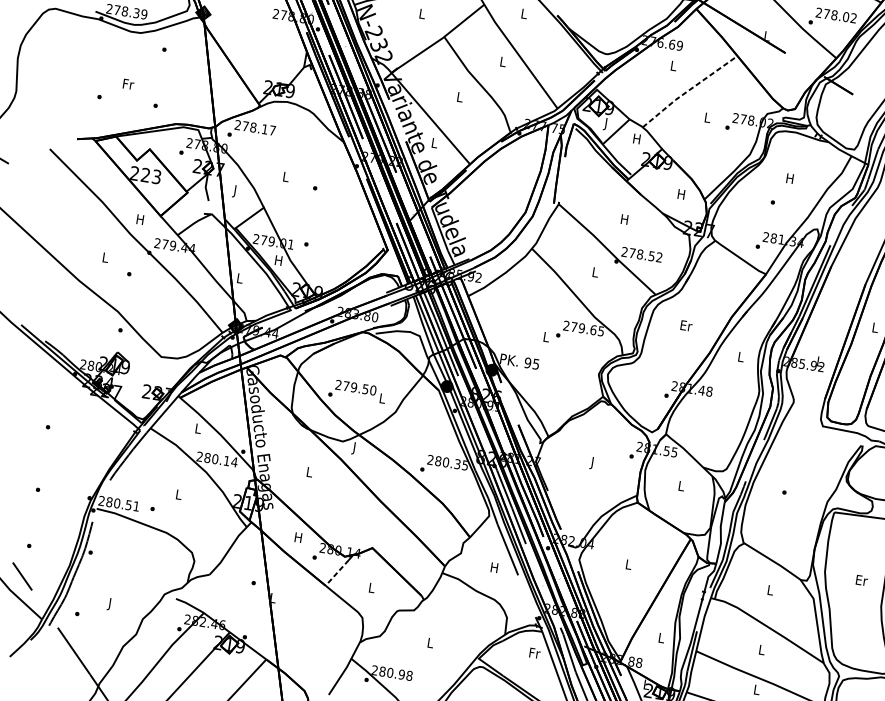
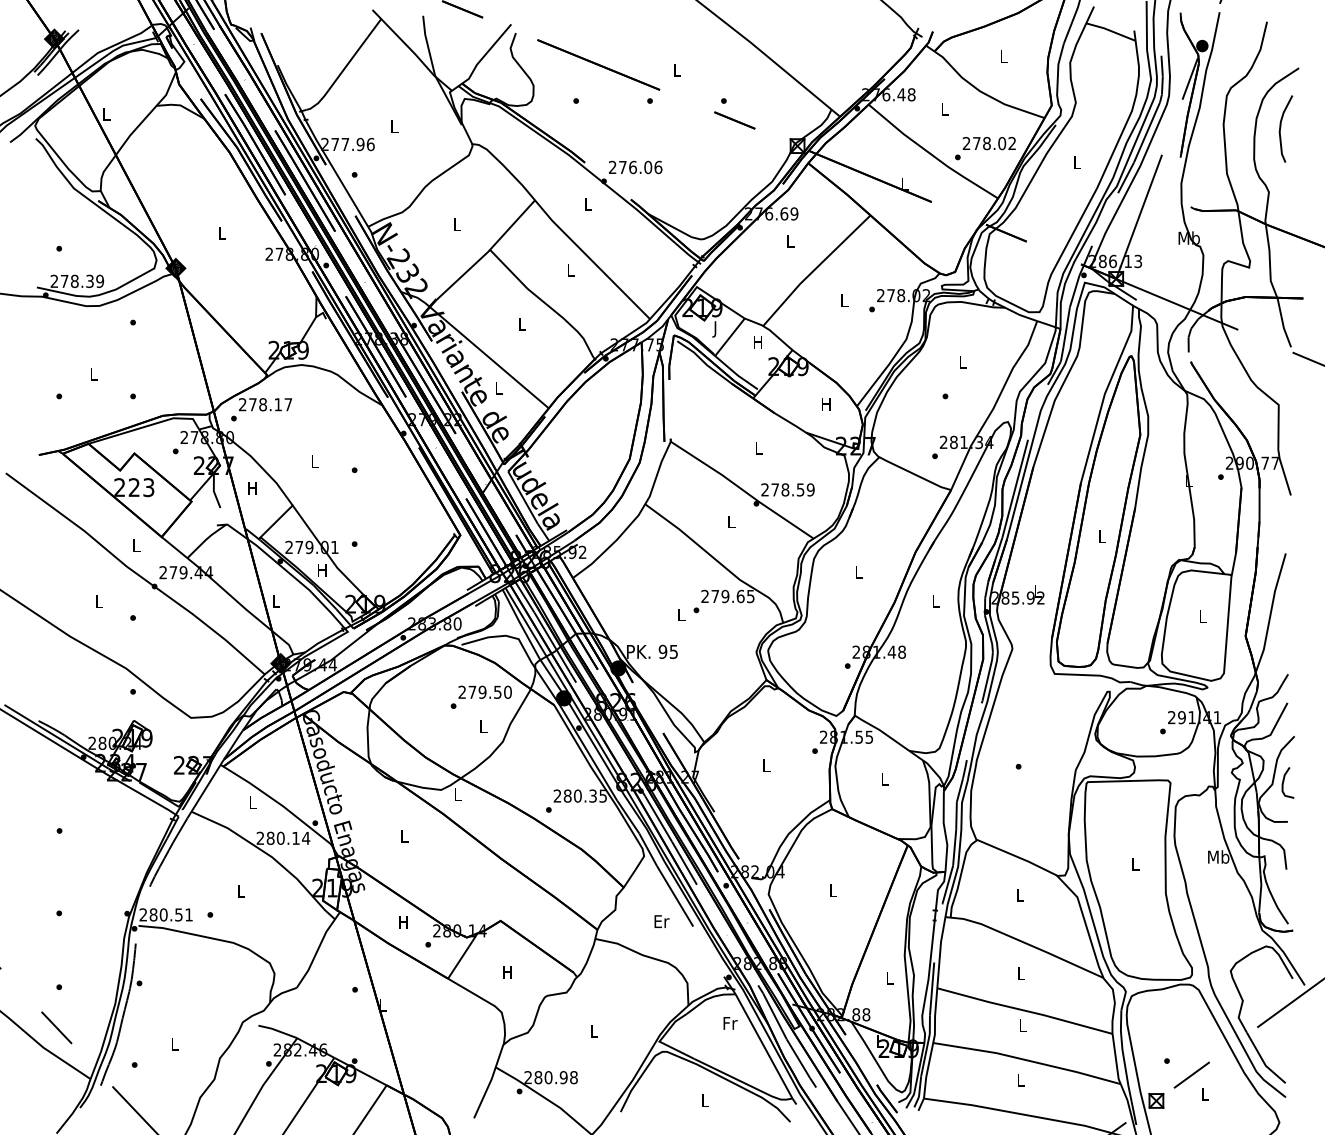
text: (129, 83) -> (94, 373), Fr -> L
line: (689, 90) -> (815, 269), dashed -> solid
text: (789, 178) -> (962, 362), H -> L
text: (235, 191) -> (252, 490), J -> H
text: (140, 219) -> (136, 545), H -> L
text: (624, 219) -> (758, 448), H -> L
text: (659, 257) -> (810, 489), 278.52 -> 278.59
text: (685, 325) -> (858, 571), Er -> L
text: (351, 390) -> (480, 696), moved
text: (354, 448) -> (457, 796), J -> L
text: (592, 463) -> (766, 767), J -> L
text: (494, 567) -> (661, 921), H -> Er
line: (337, 573) -> (460, 960), dashed -> solid
text: (861, 580) -> (1135, 863), Er -> L
text: (371, 588) -> (507, 972), L -> H
text: (109, 603) -> (174, 1045), J -> L

